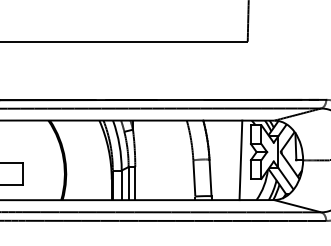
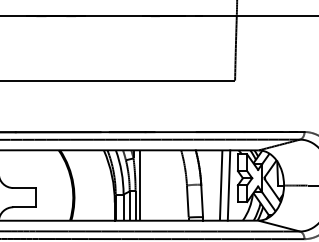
line: (140, 160) -> (140, 185), added
line: (231, 160) -> (220, 185), added

